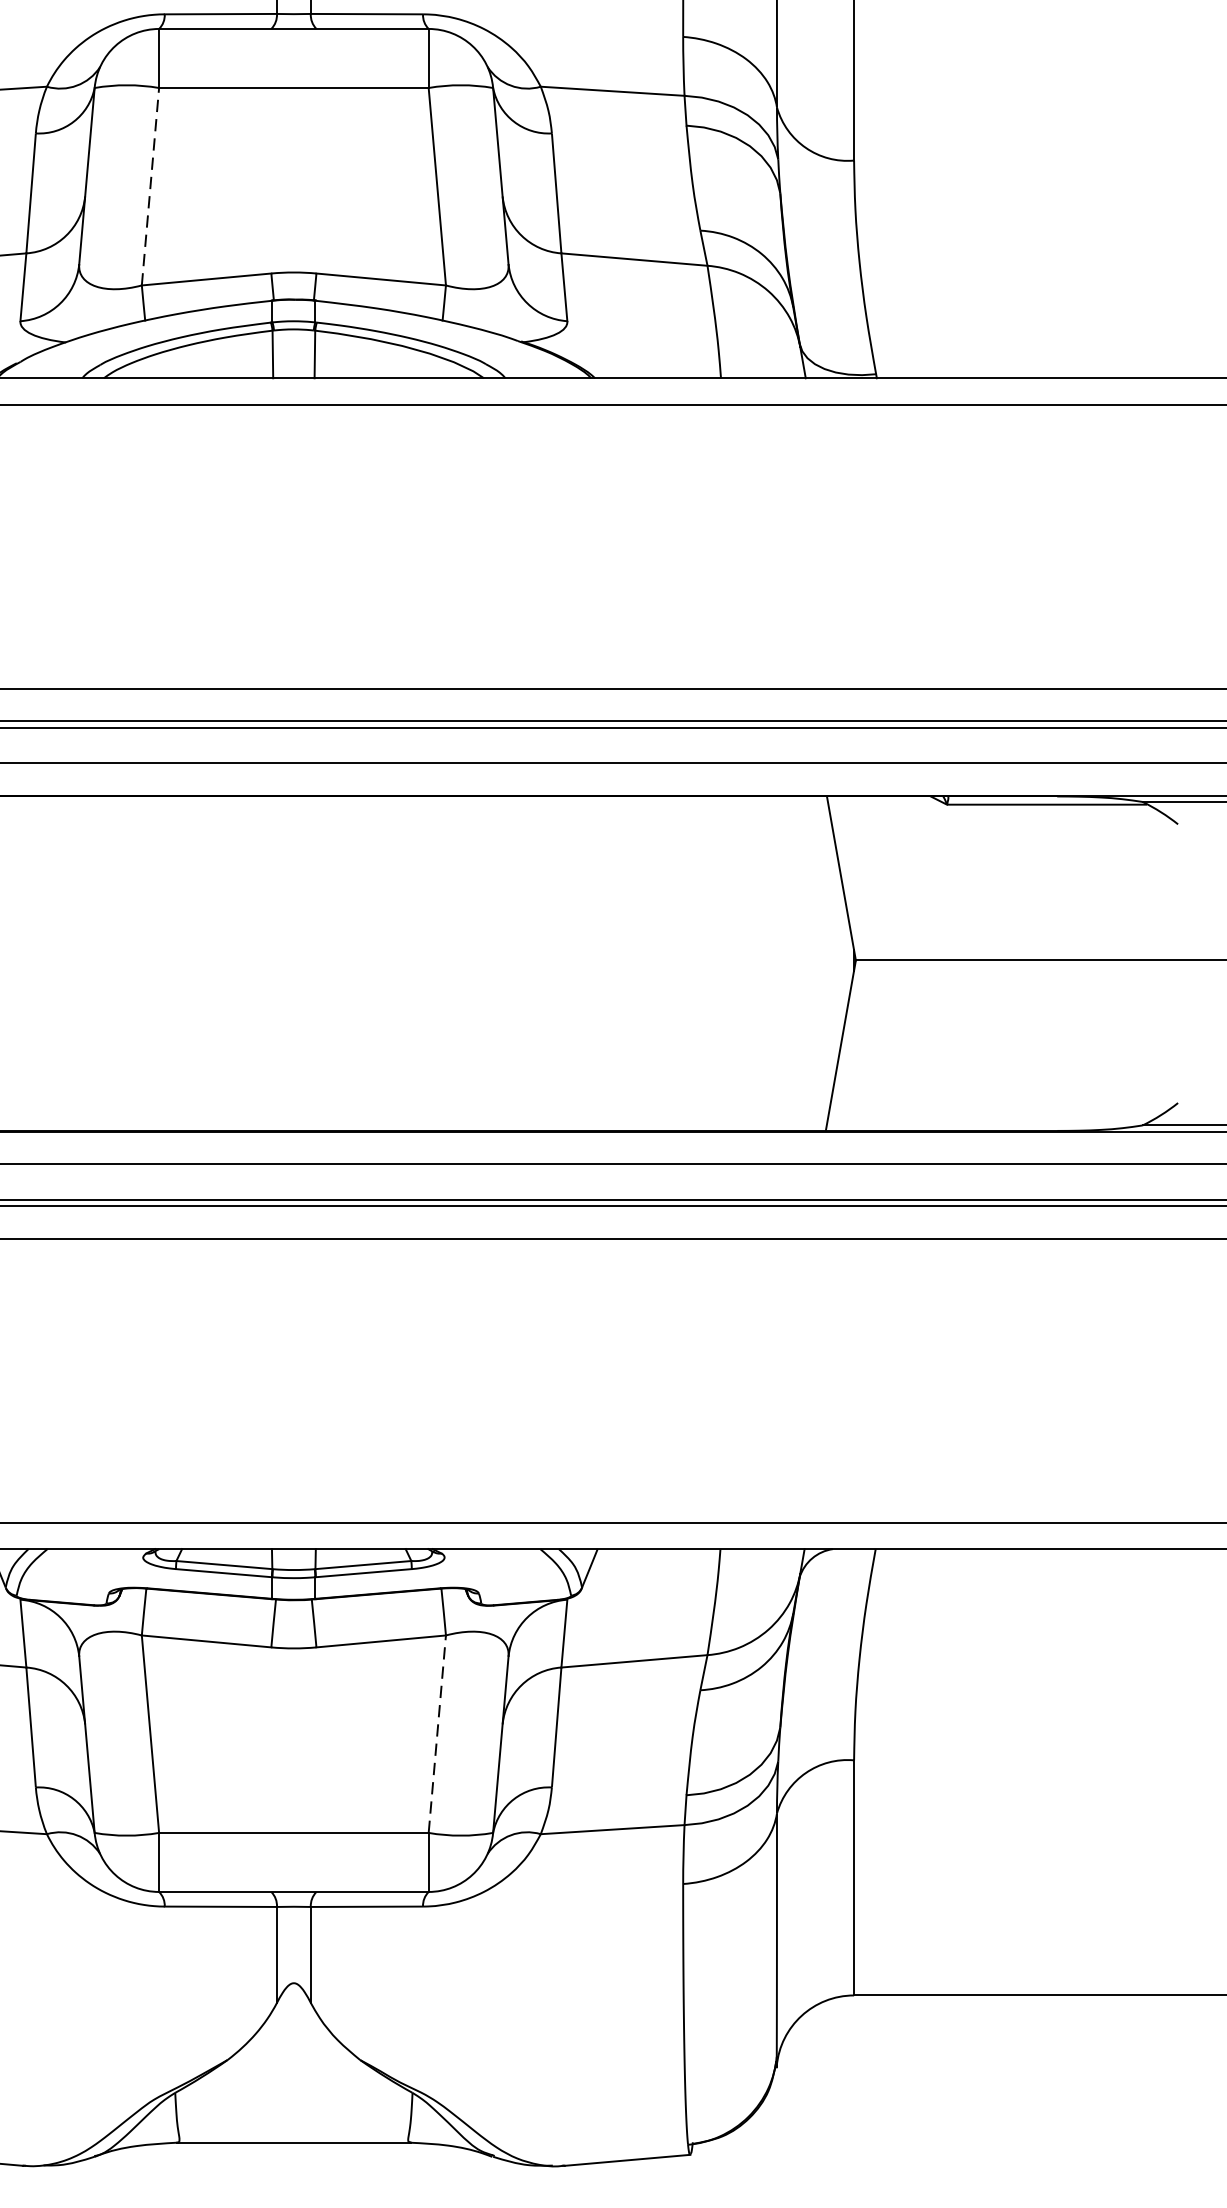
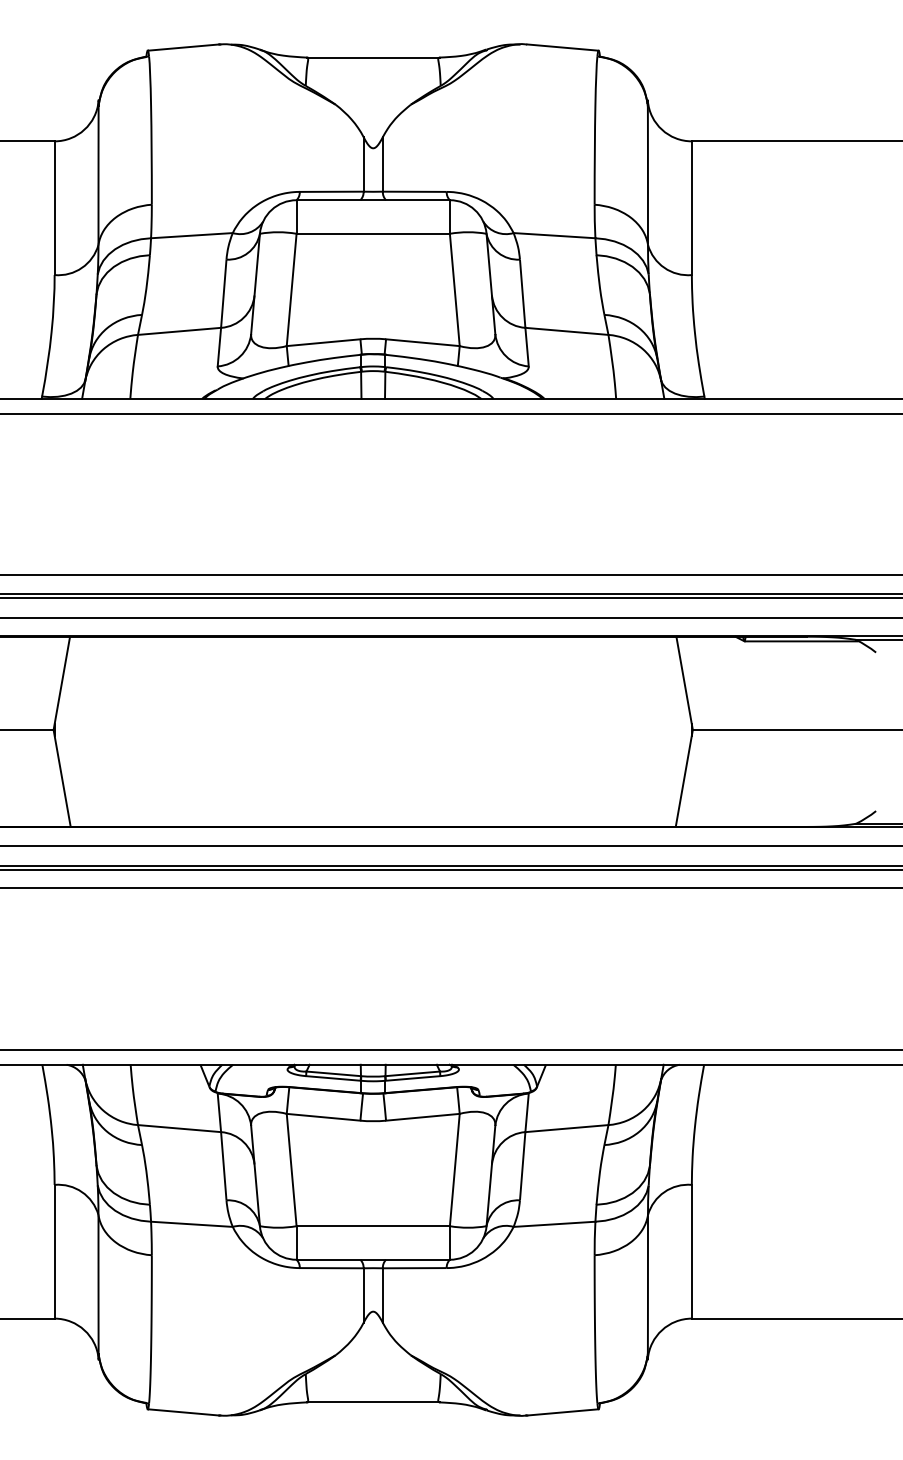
line: (150, 185) -> (291, 289), dashed -> solid
line: (436, 1733) -> (454, 1169), dashed -> solid

